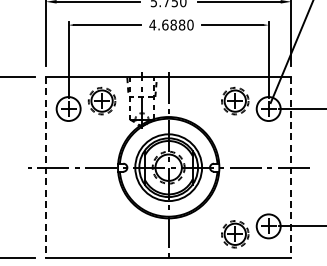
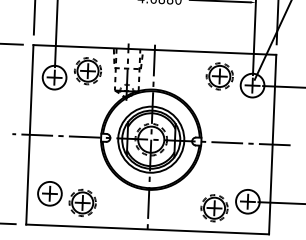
line: (45, 167) -> (29, 134), dashed -> solid
line: (291, 167) -> (272, 144), dashed -> solid
part: (85, 230) -> (66, 198), added

